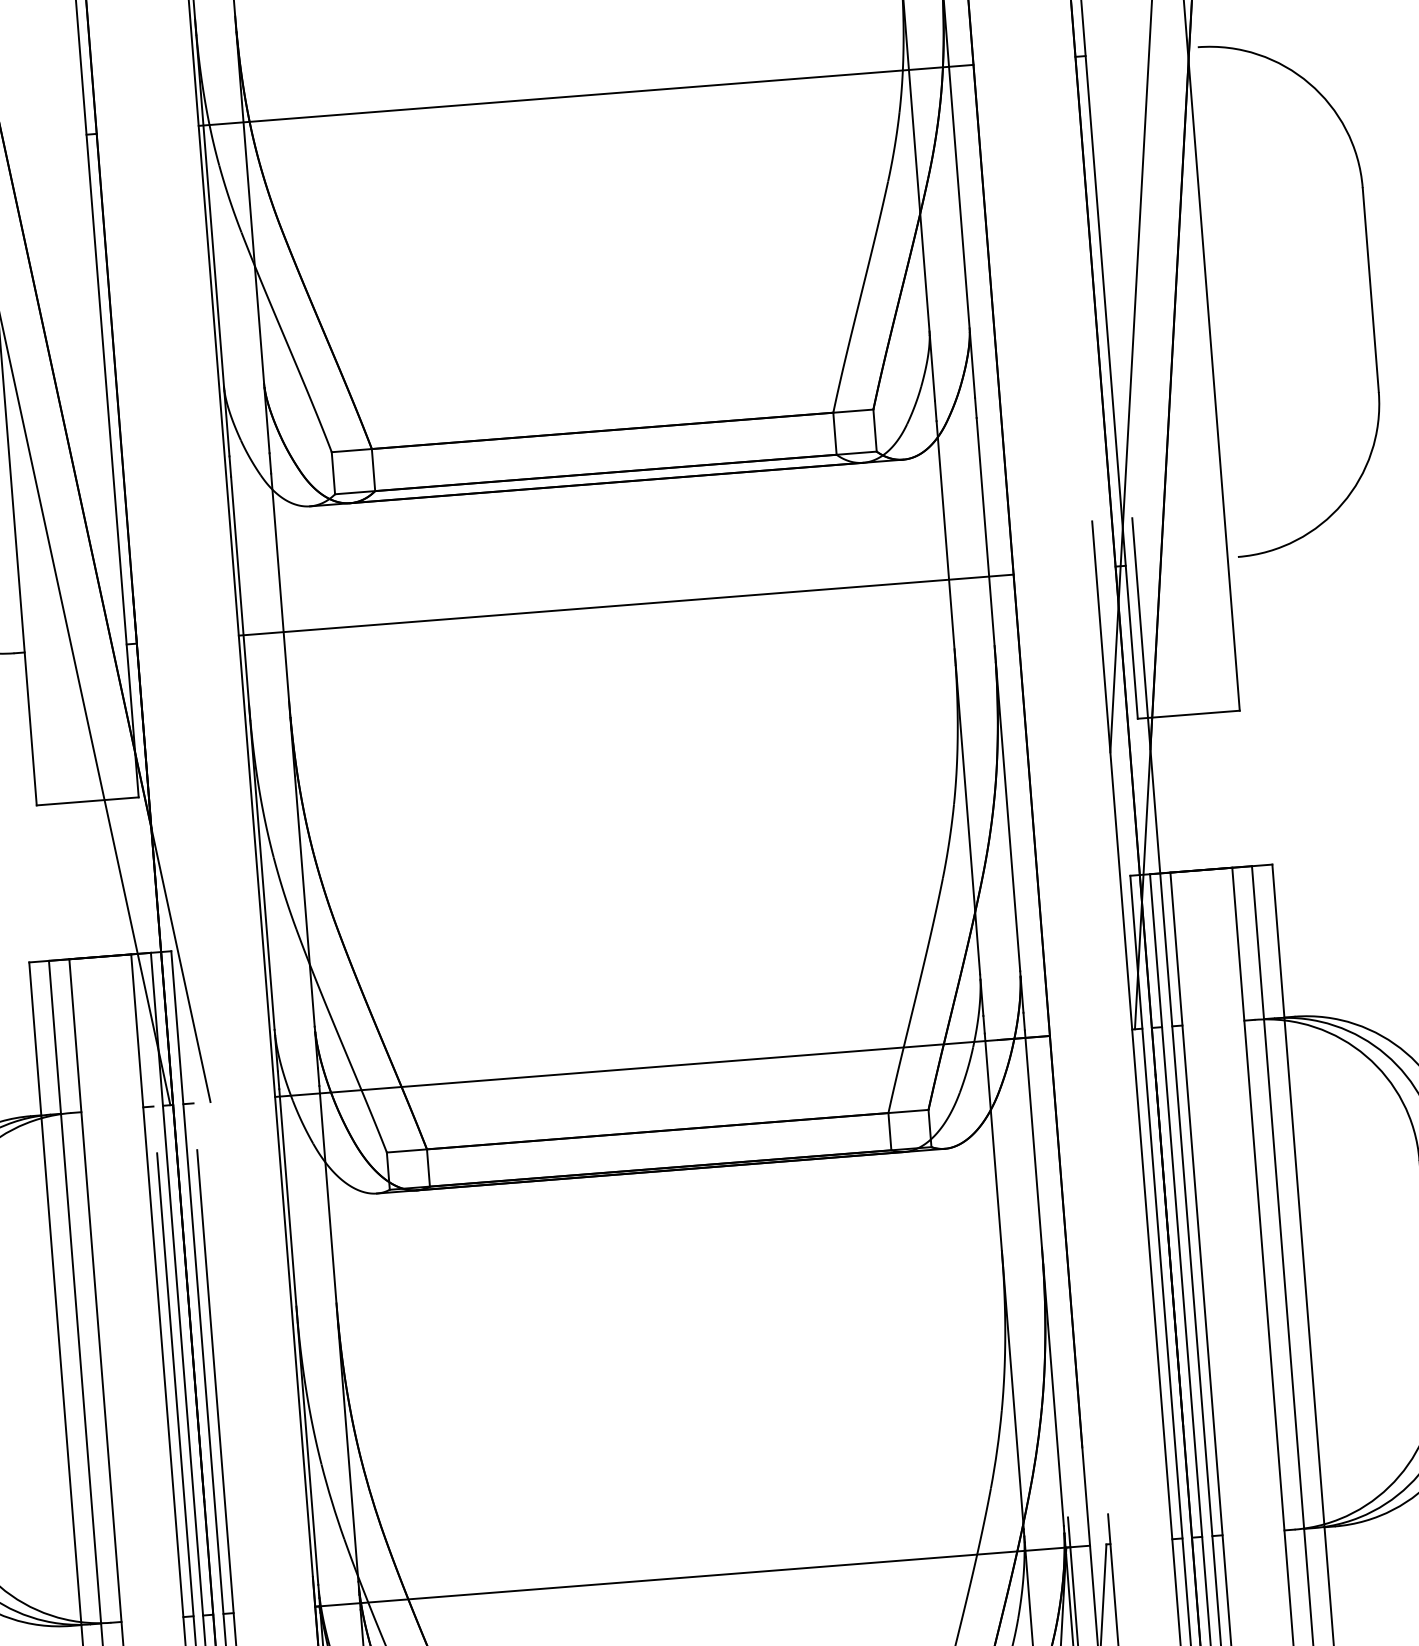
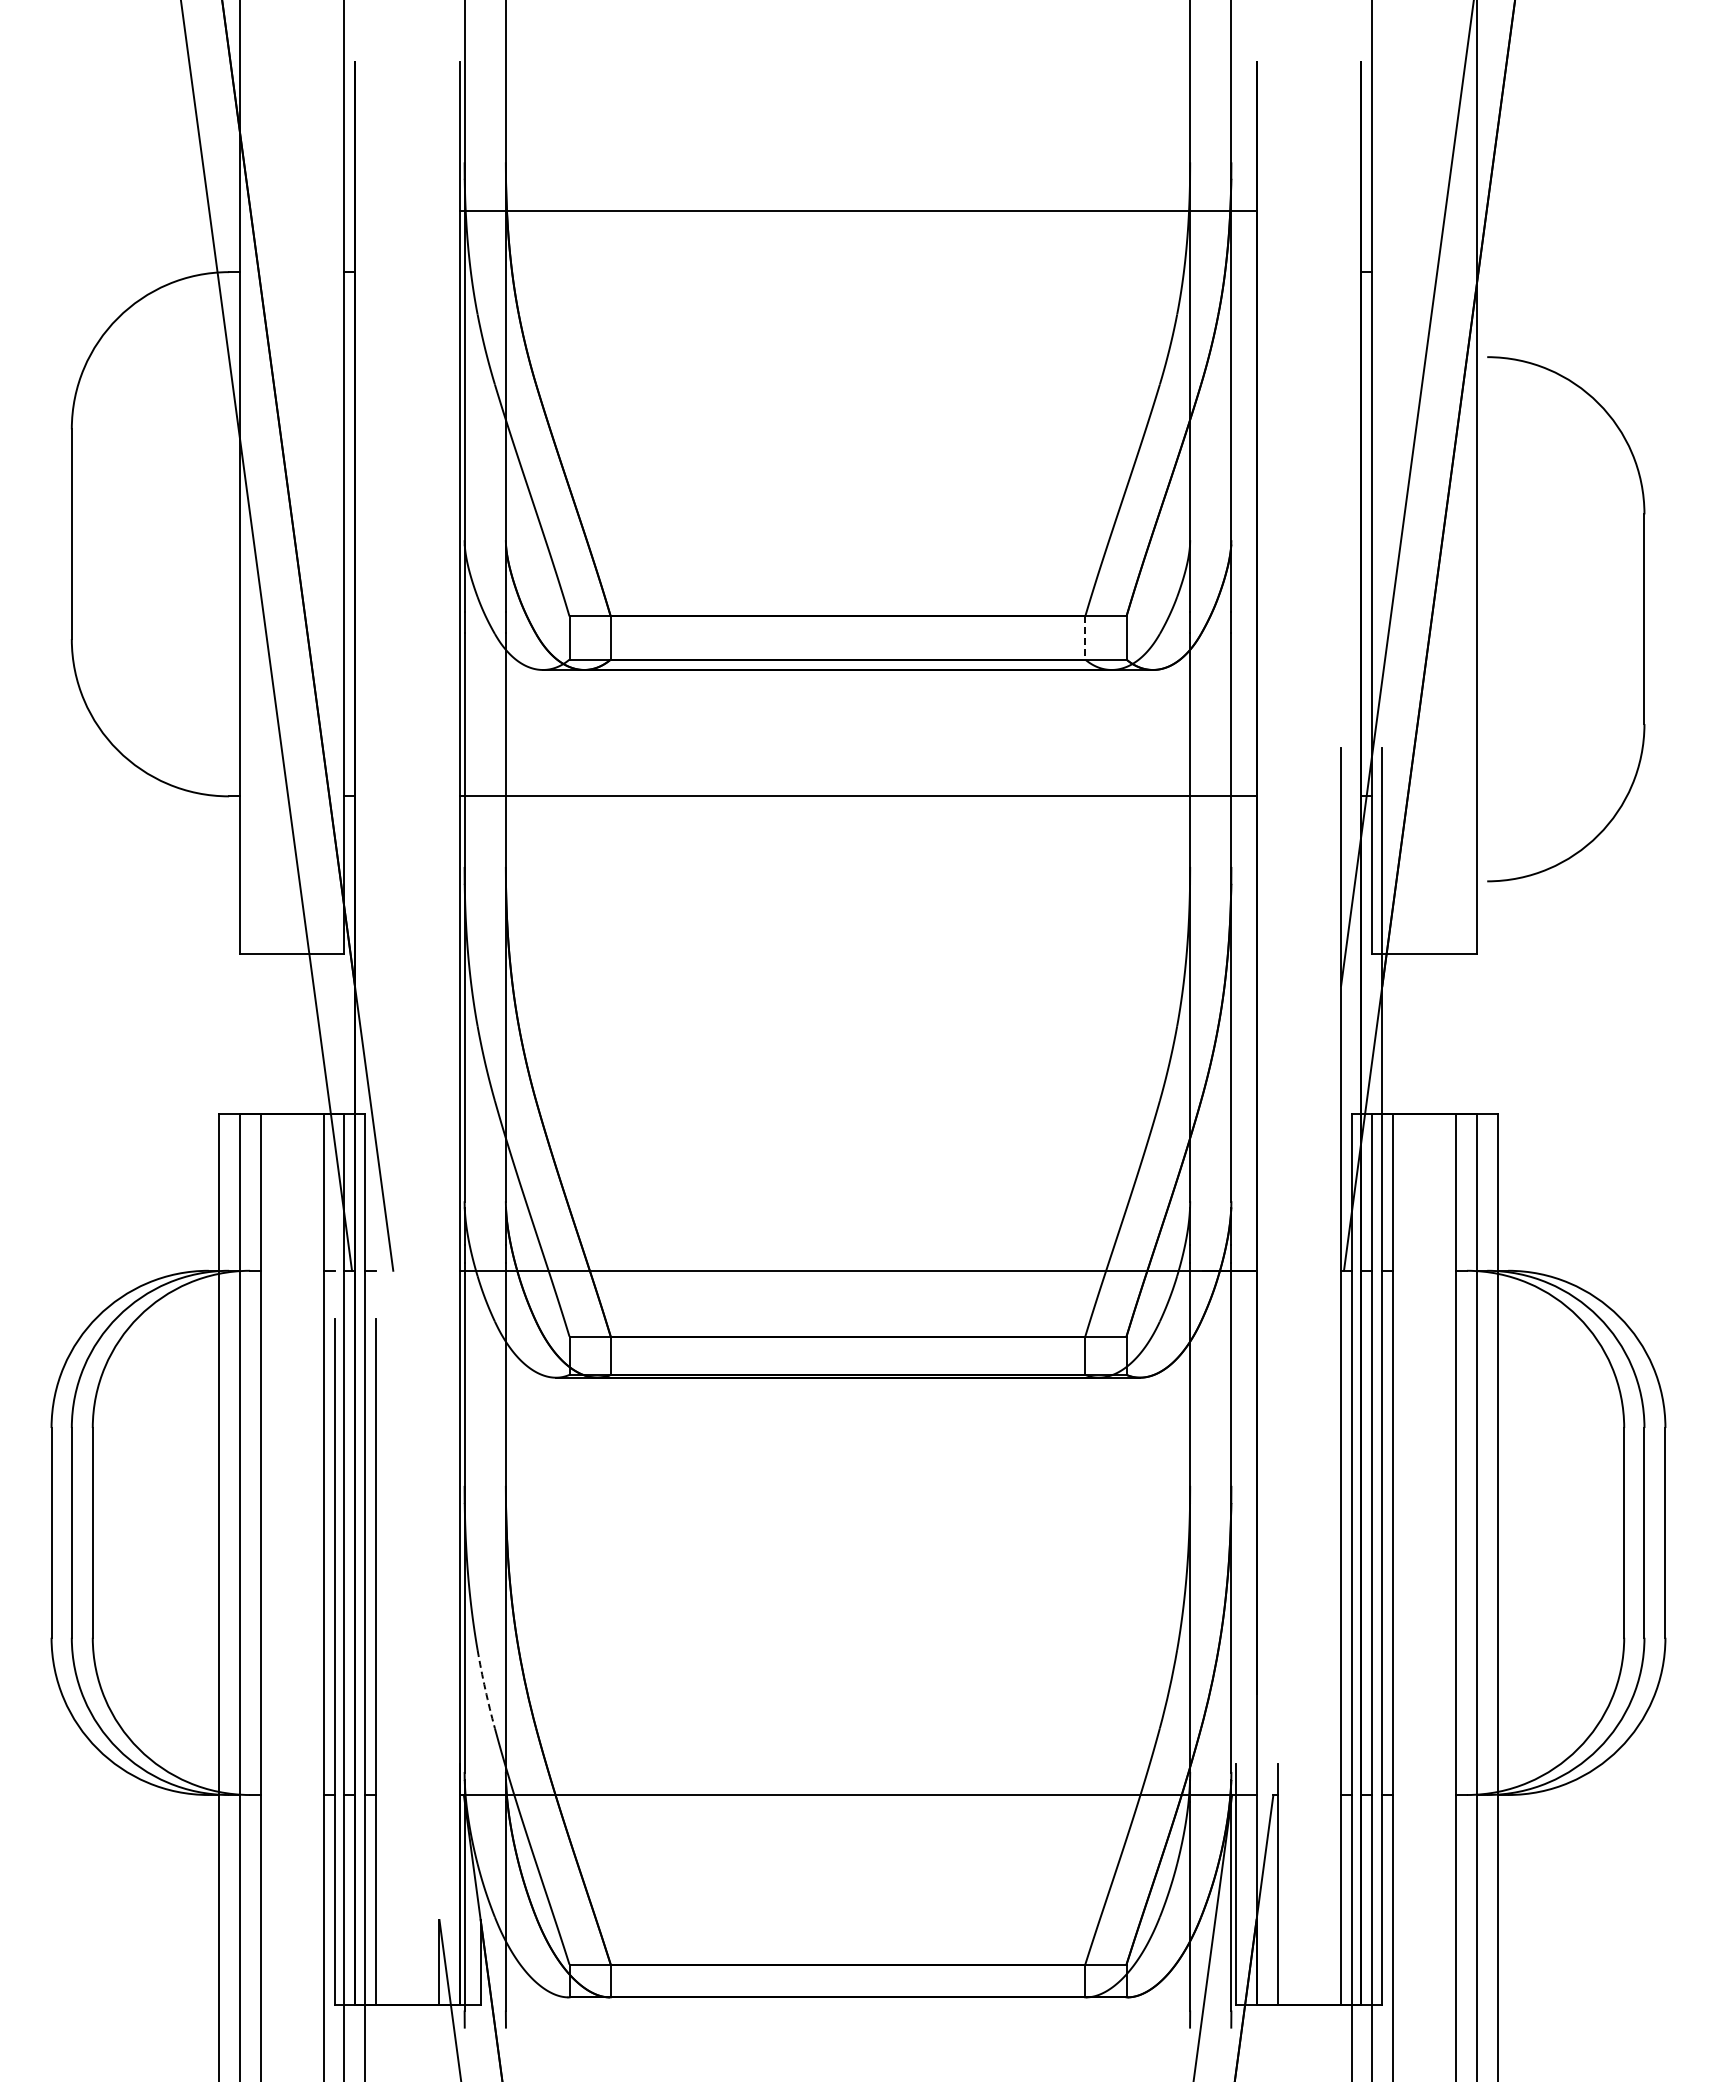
line: (585, 95) -> (857, 211), moved
part: (1369, 290) -> (1643, 619), moved
line: (835, 434) -> (1085, 638), solid -> dashed
arc: (332, 1502) -> (485, 1689), solid -> dashed

